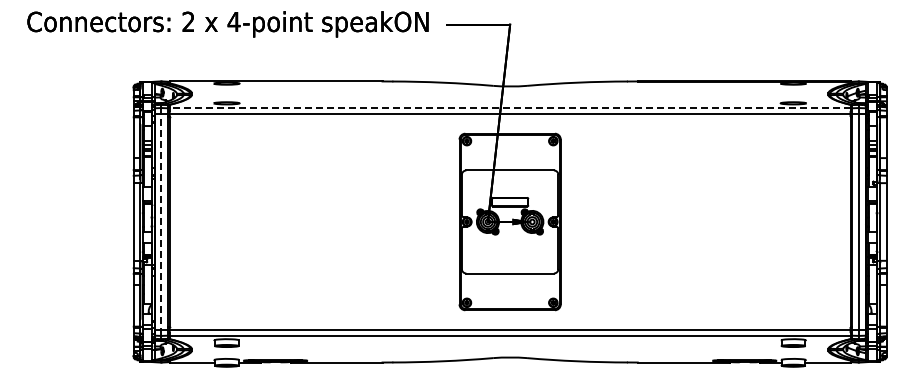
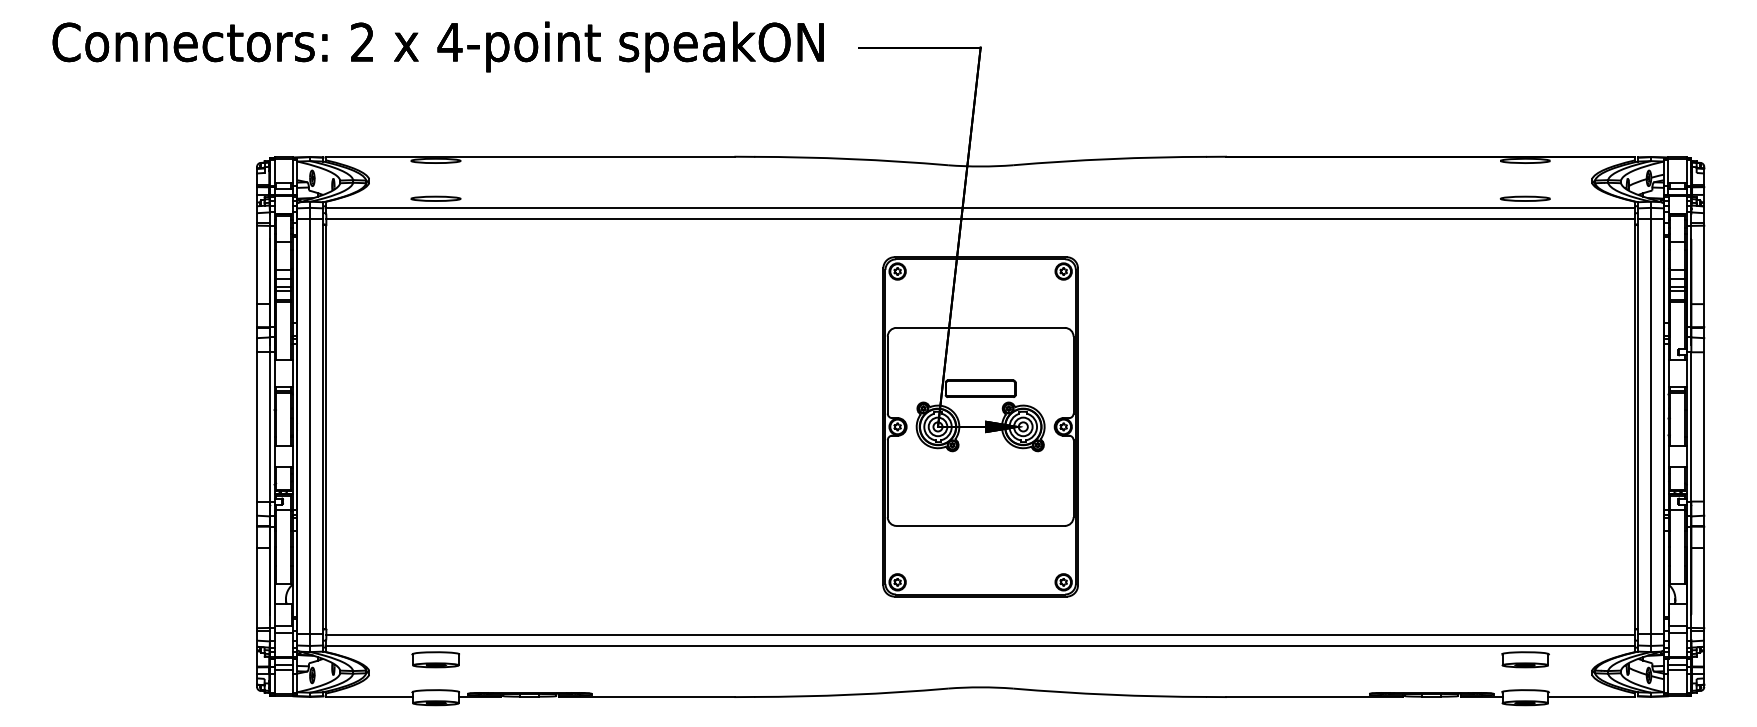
line: (509, 107) -> (979, 206), dashed -> solid
line: (161, 221) -> (310, 425), dashed -> solid

